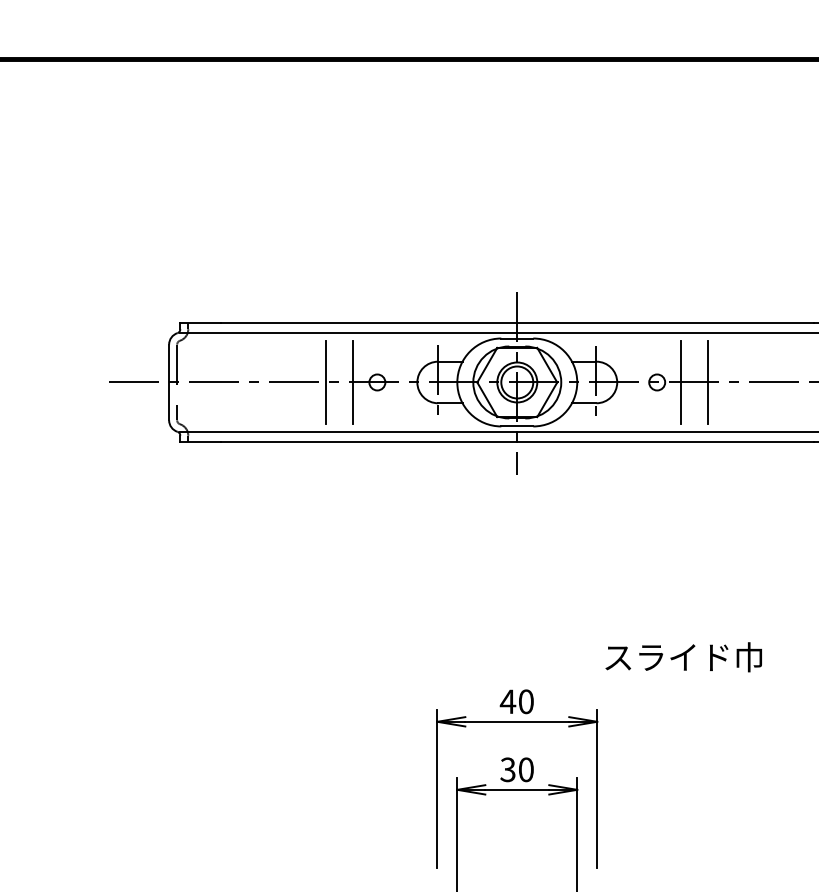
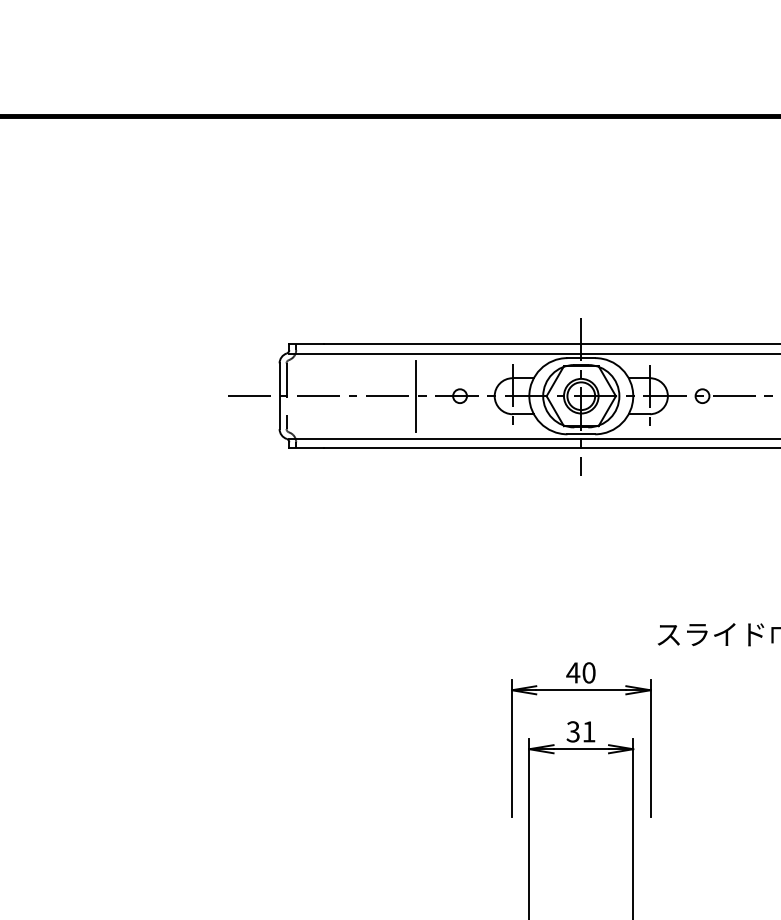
line: (353, 381) -> (439, 395), removed
line: (681, 381) -> (723, 395), removed
line: (707, 381) -> (746, 395), removed
text: (525, 769) -> (588, 731), 30 -> 31

